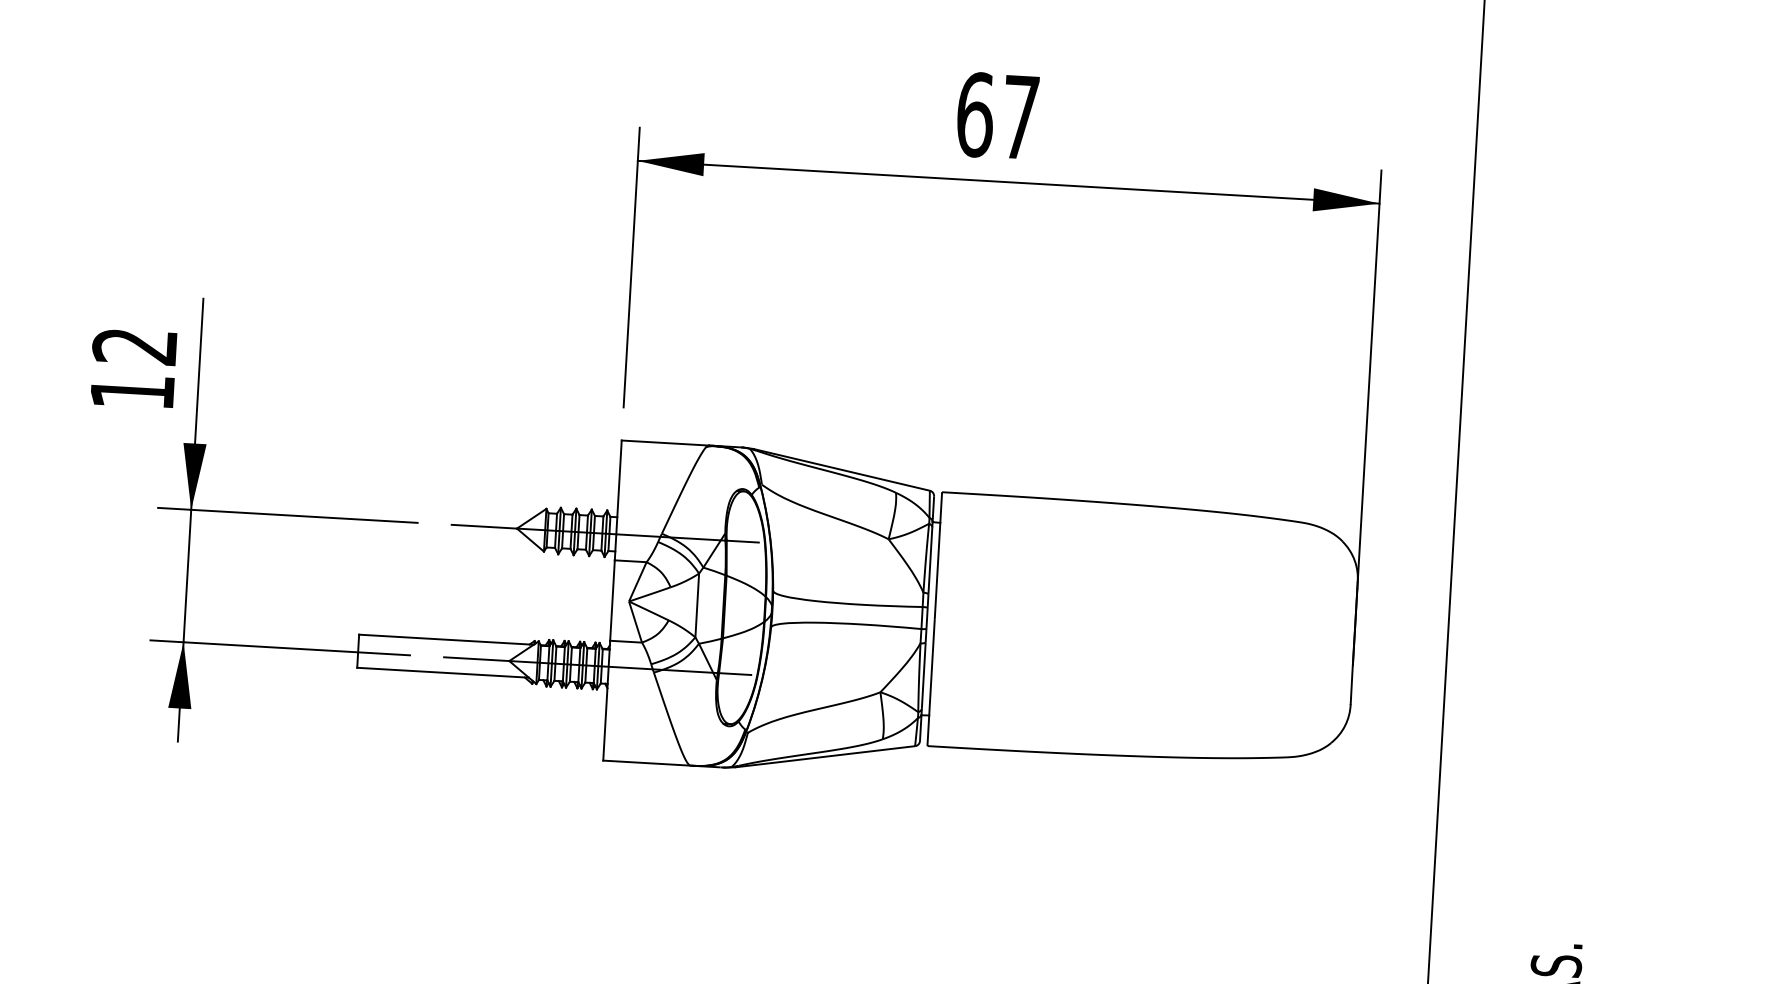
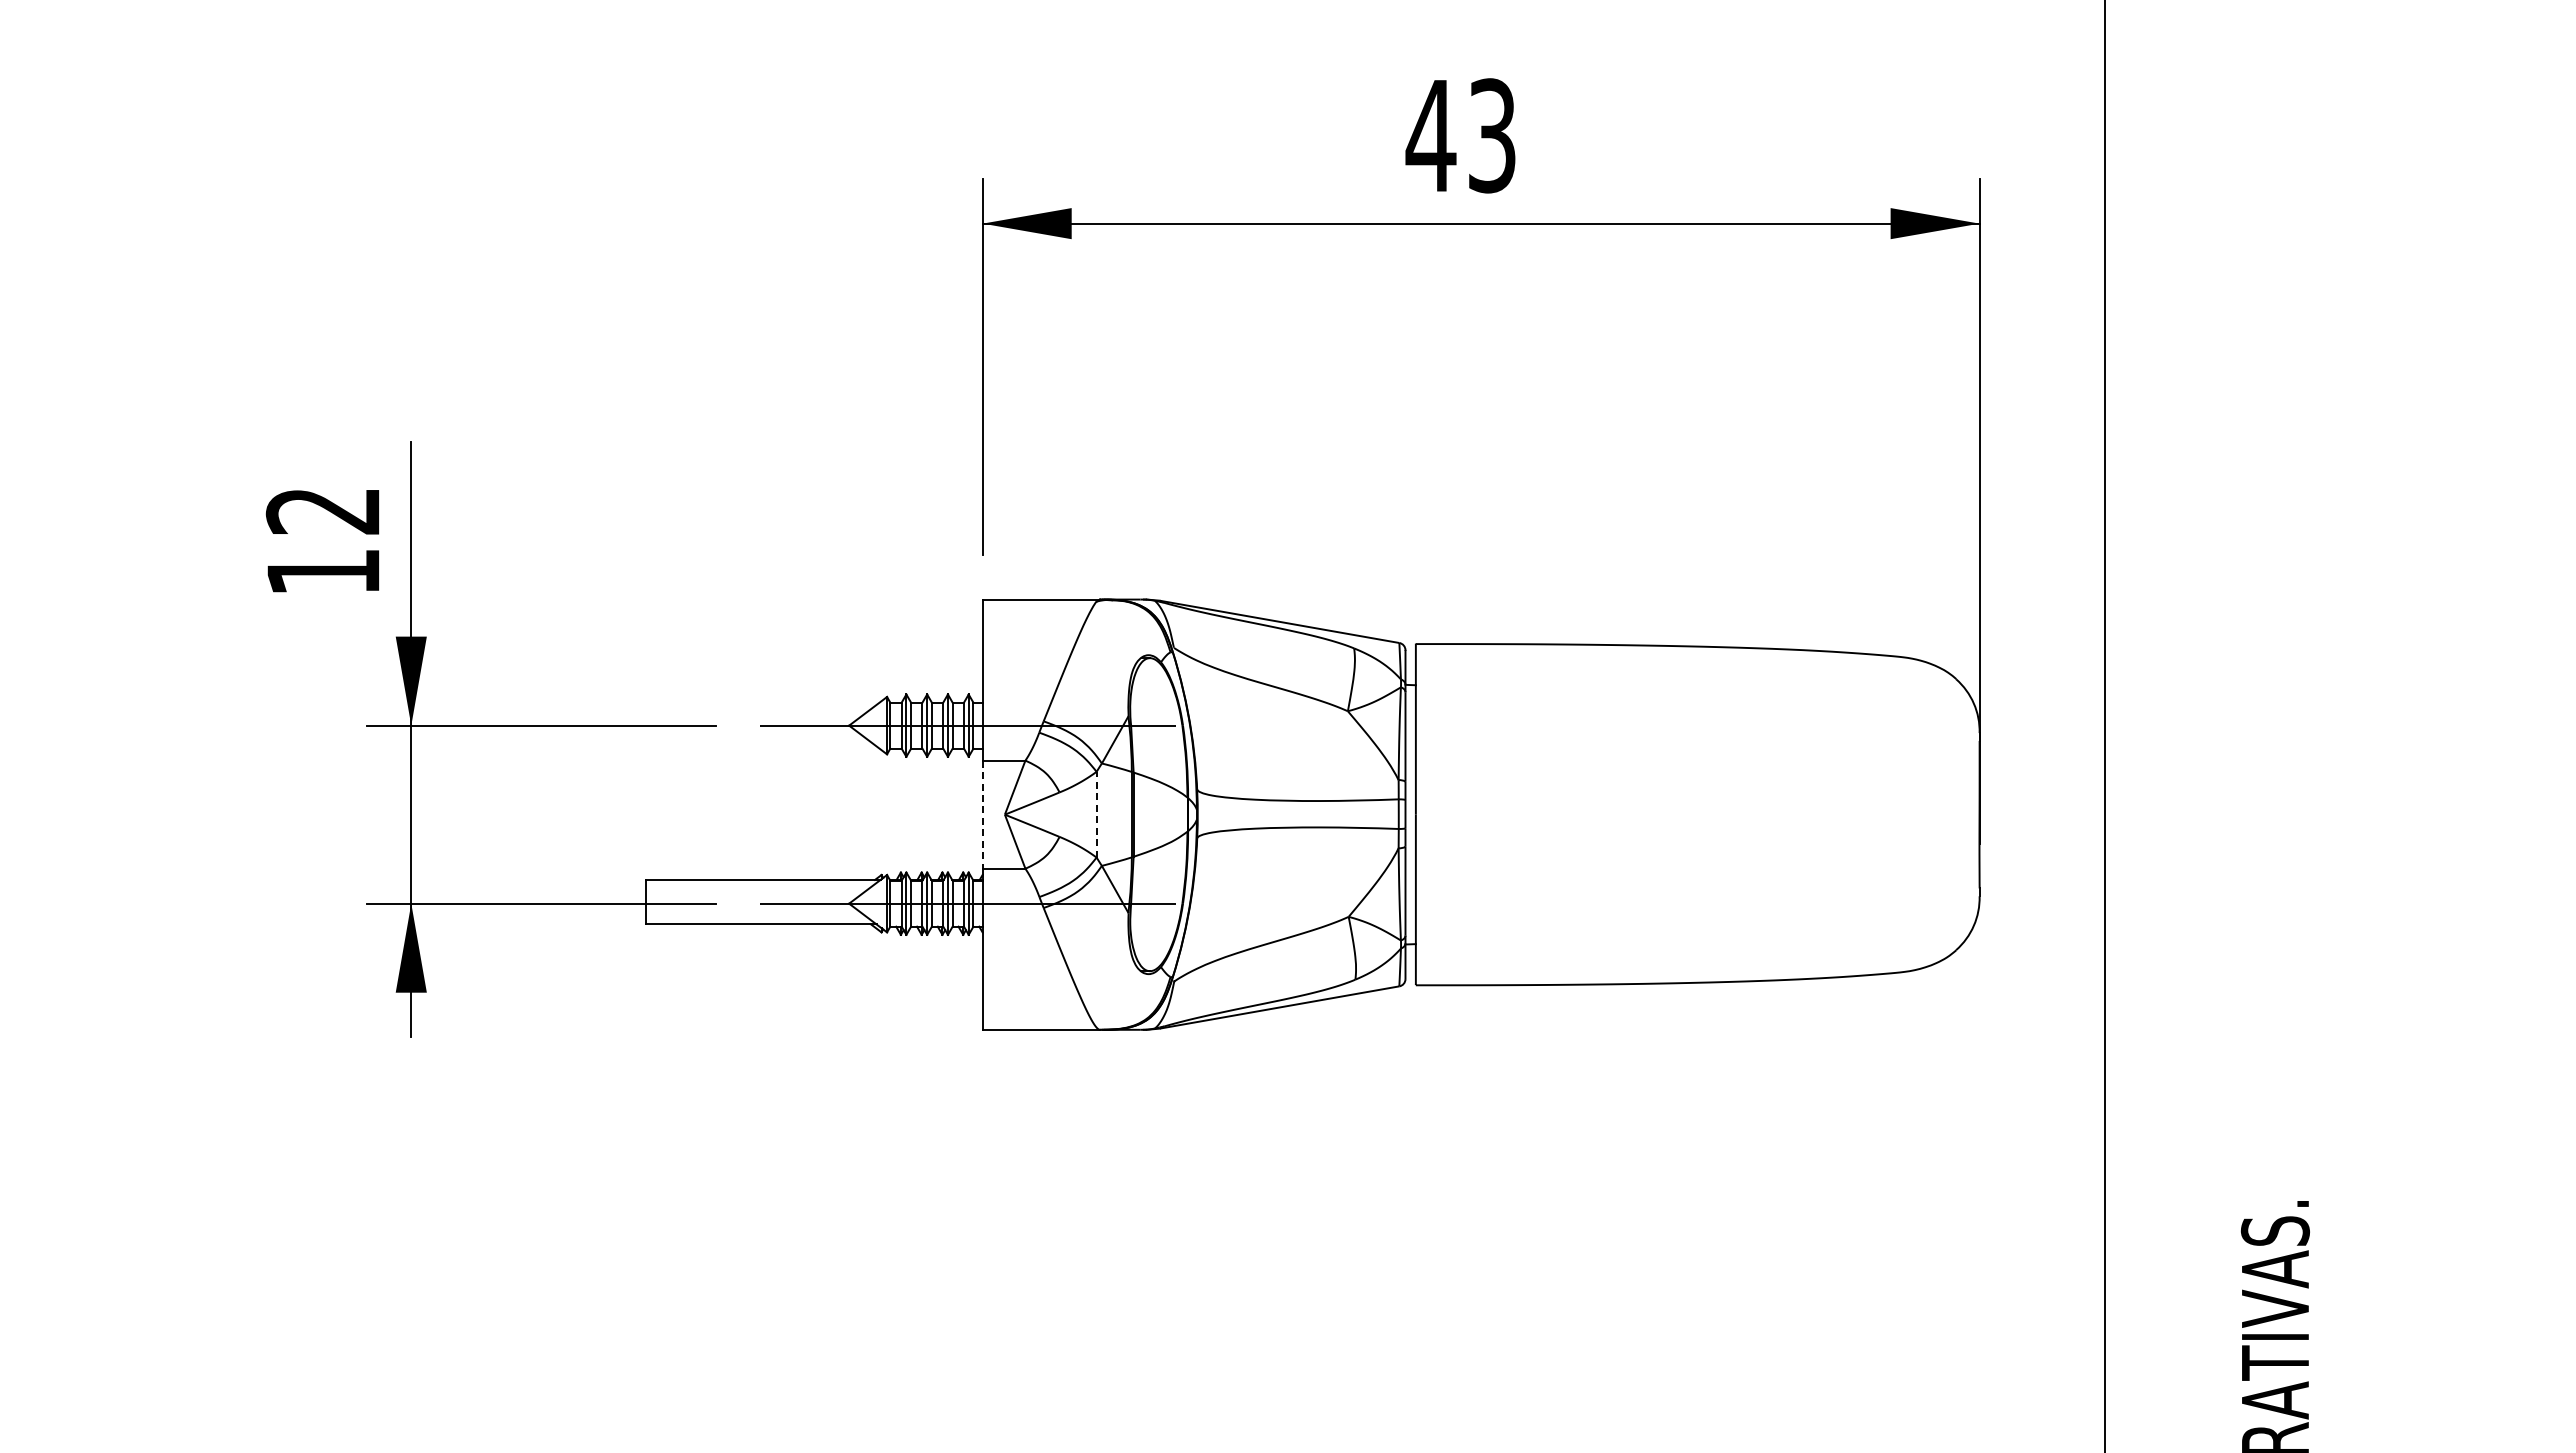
text: (997, 115) -> (1460, 135), 67 -> 43
line: (612, 601) -> (982, 815), solid -> dashed
line: (697, 605) -> (1096, 814), solid -> dashed

